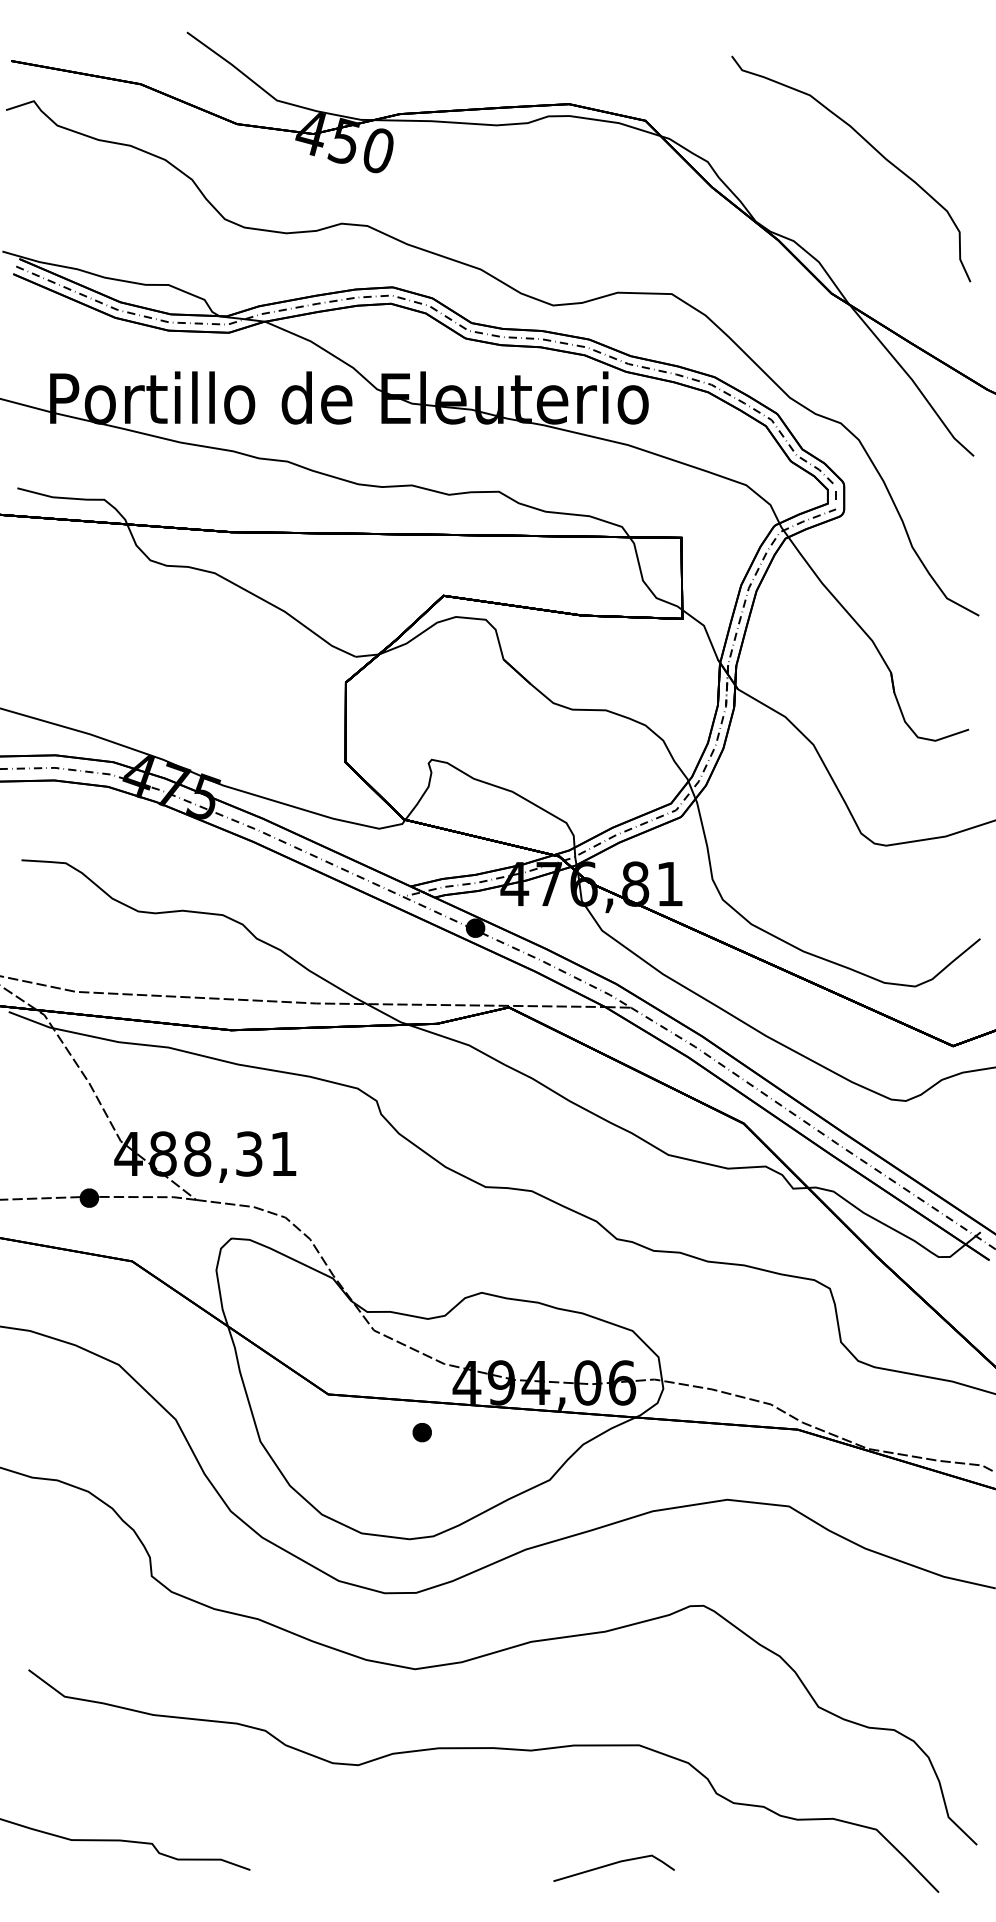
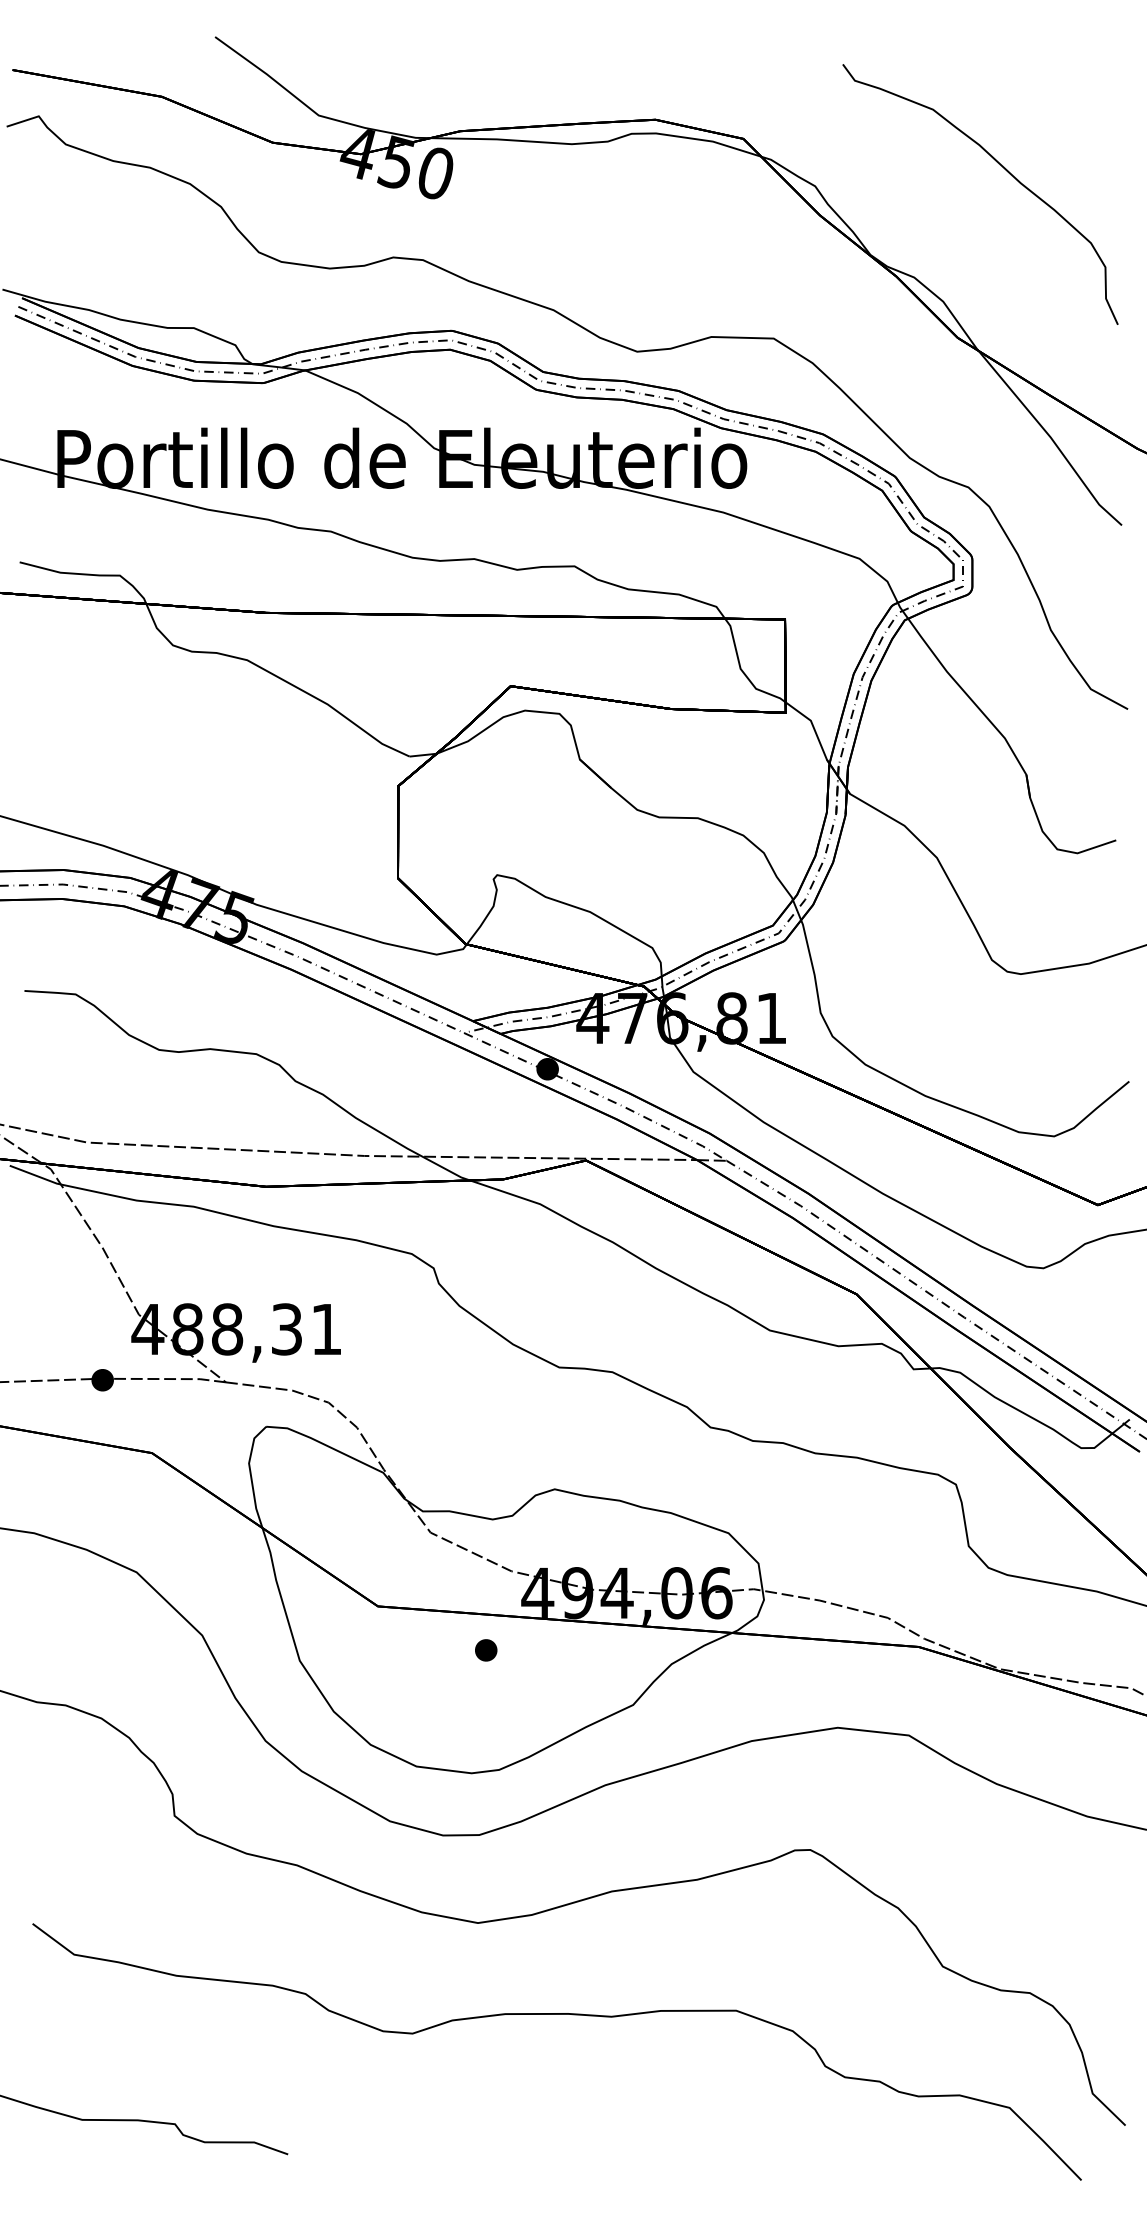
line: (612, 1864) -> (705, 2148), removed

